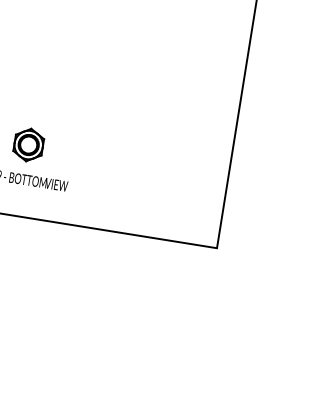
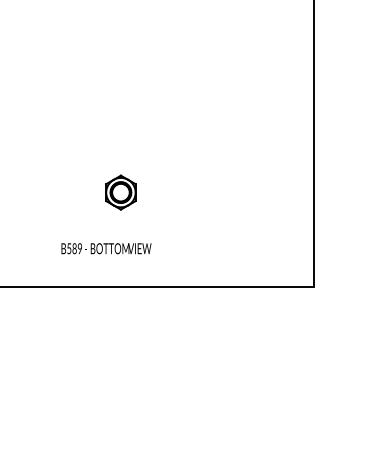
part: (28, 144) -> (120, 192), moved

